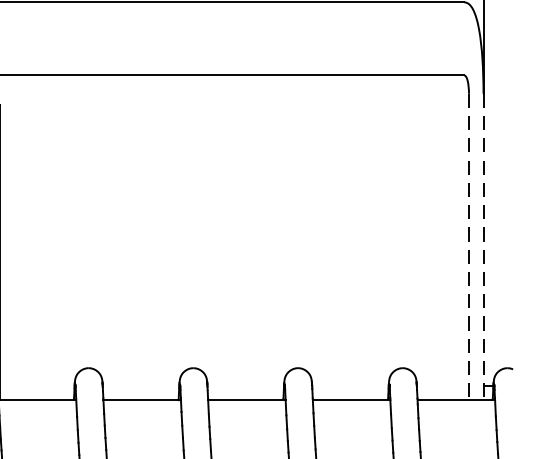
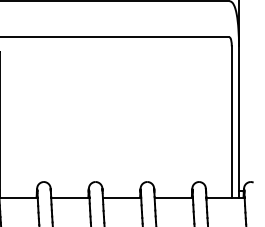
line: (468, 247) -> (231, 122), dashed -> solid
line: (482, 247) -> (238, 122), dashed -> solid

